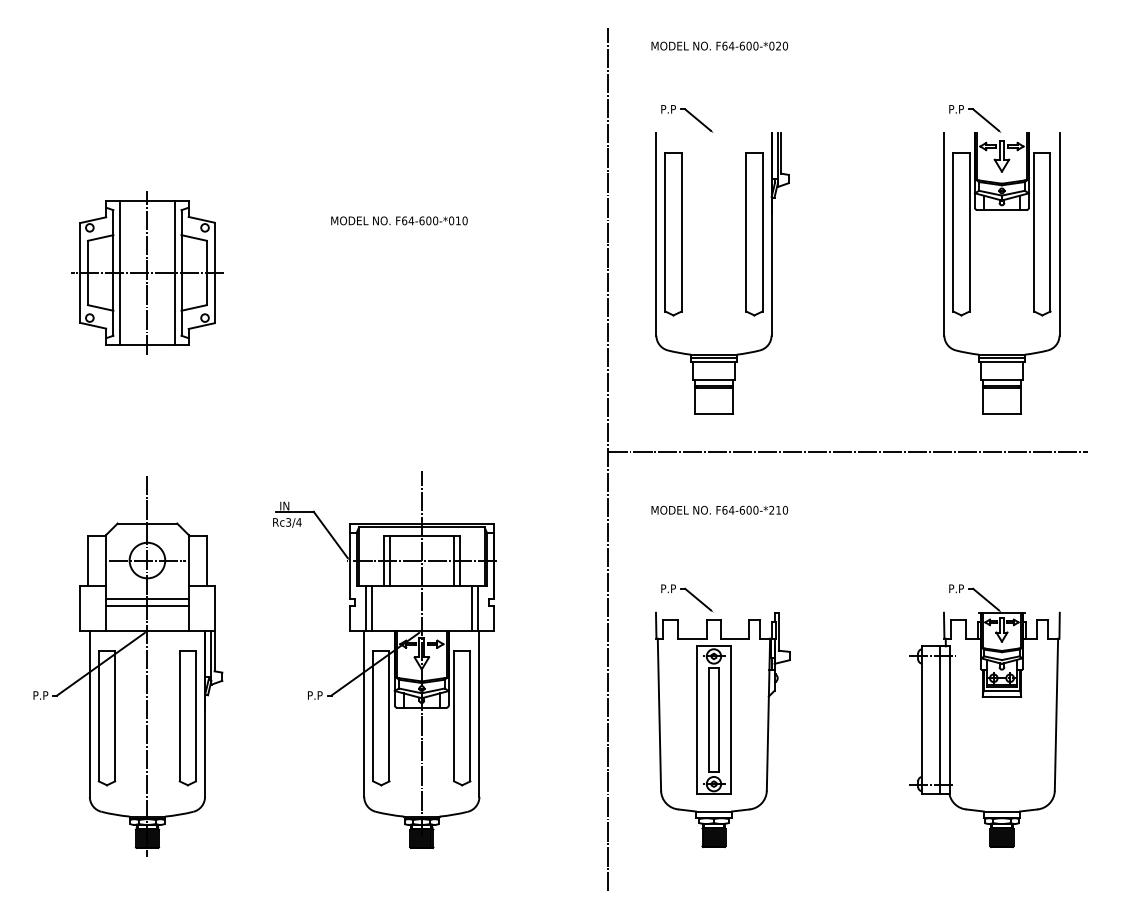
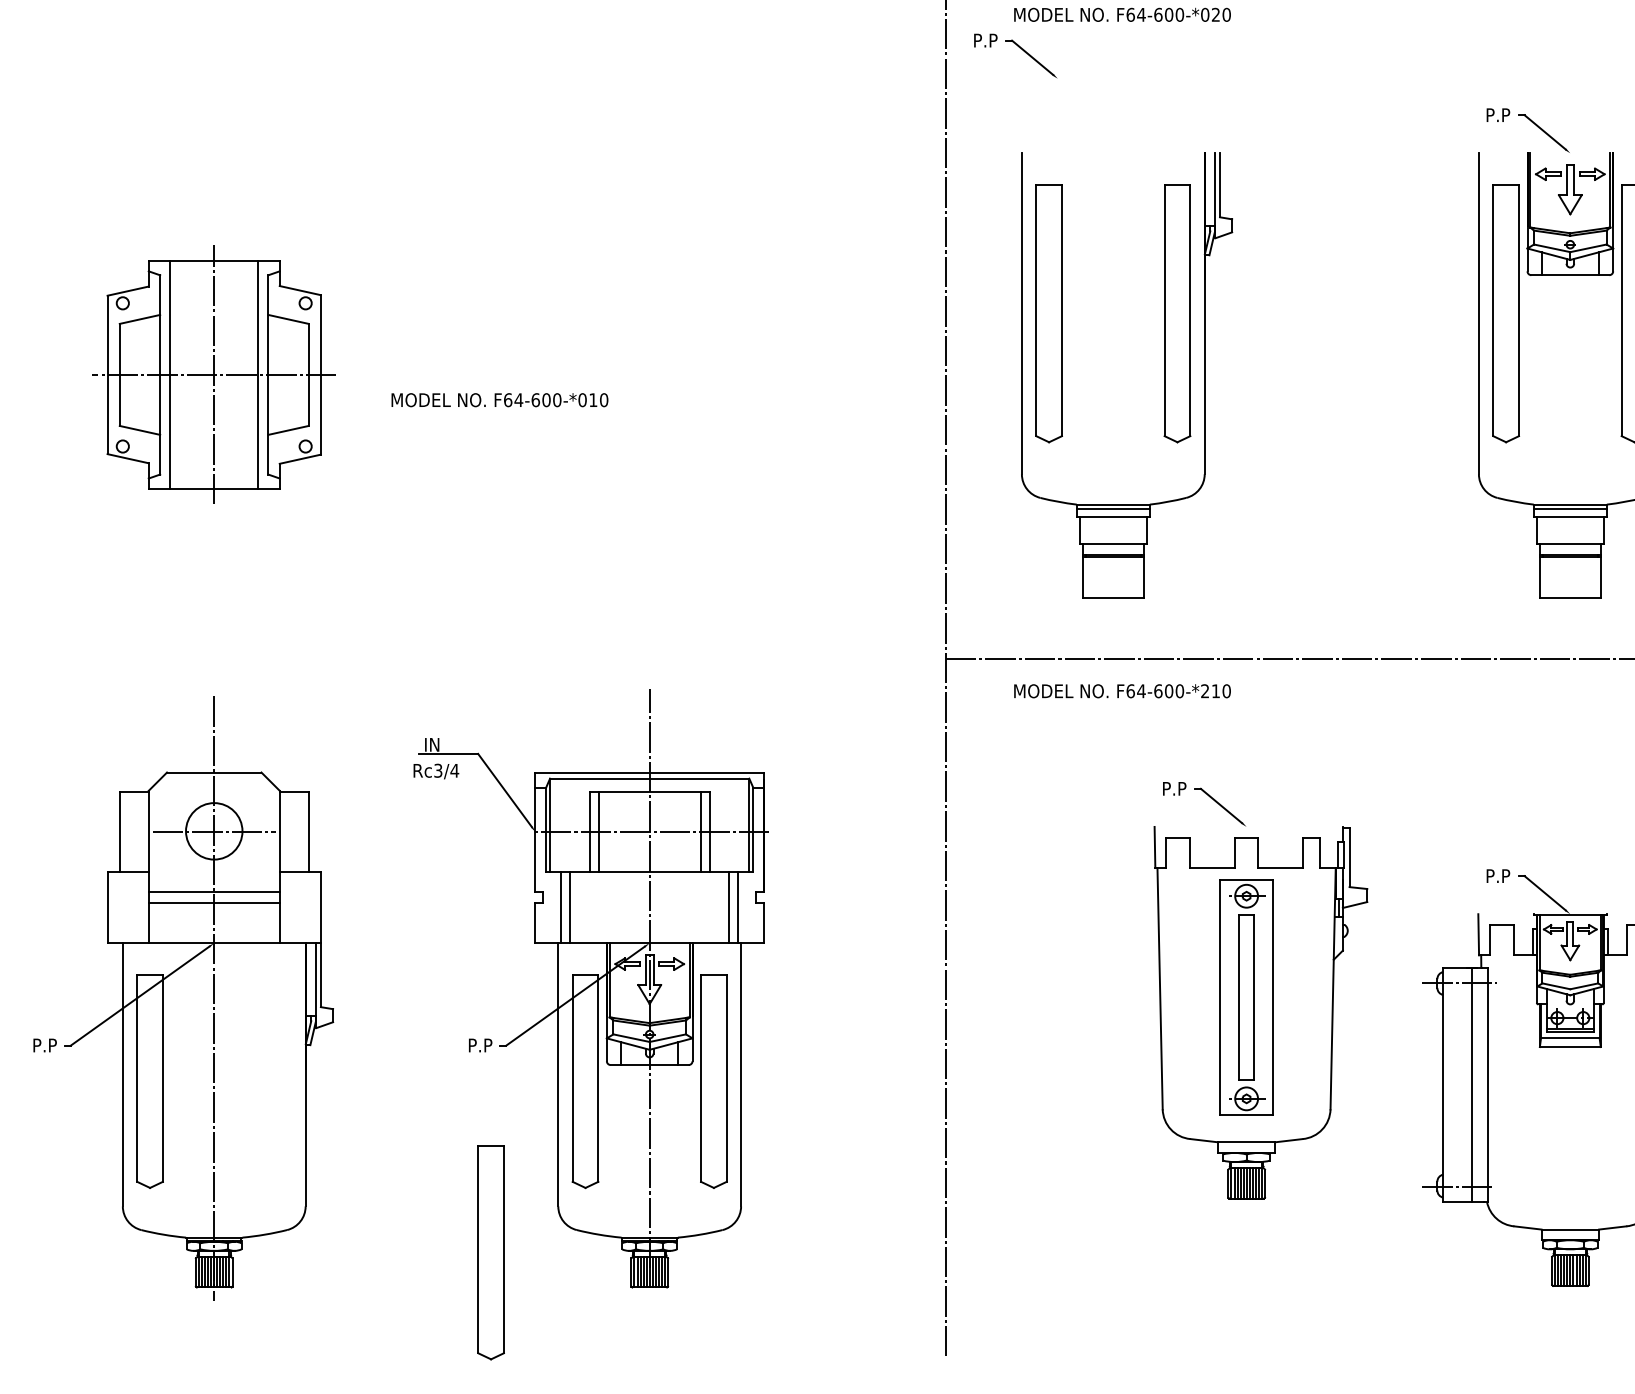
part: (687, 118) -> (1015, 55), moved
text: (399, 220) -> (499, 399), moved
text: (719, 509) -> (1122, 689), moved
part: (722, 715) -> (1260, 989), moved
part: (187, 718) -> (490, 1253), moved

